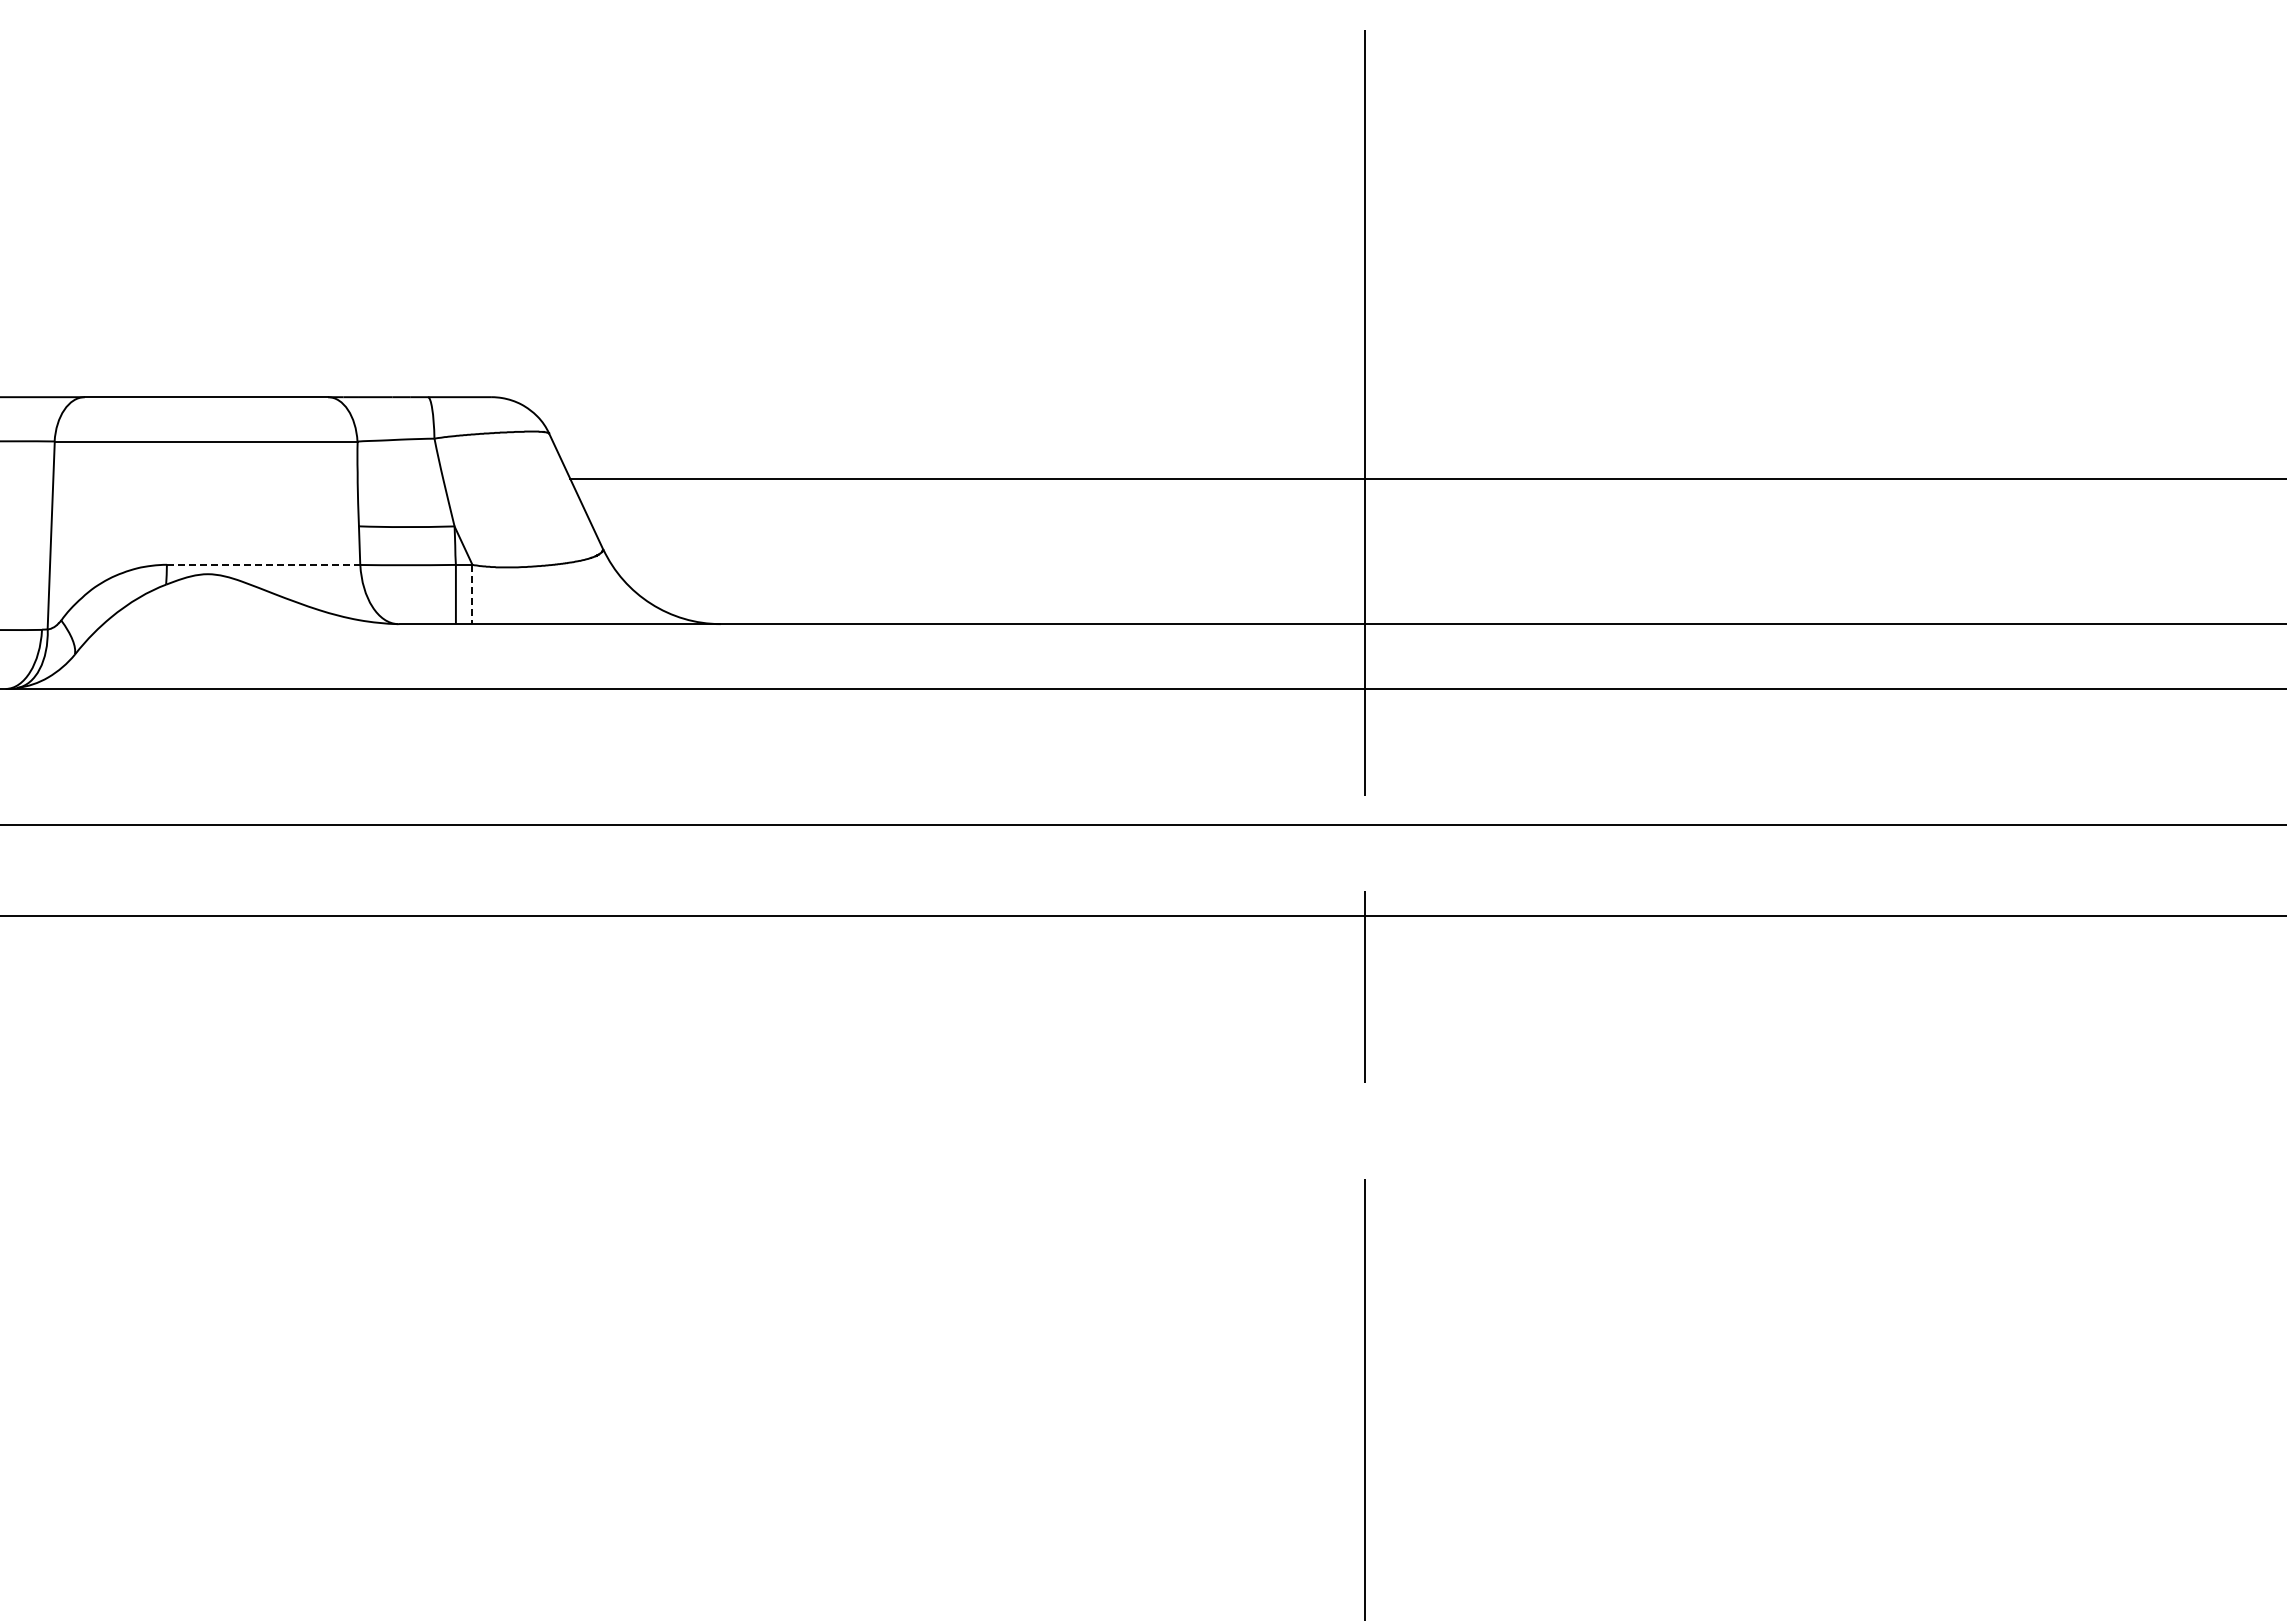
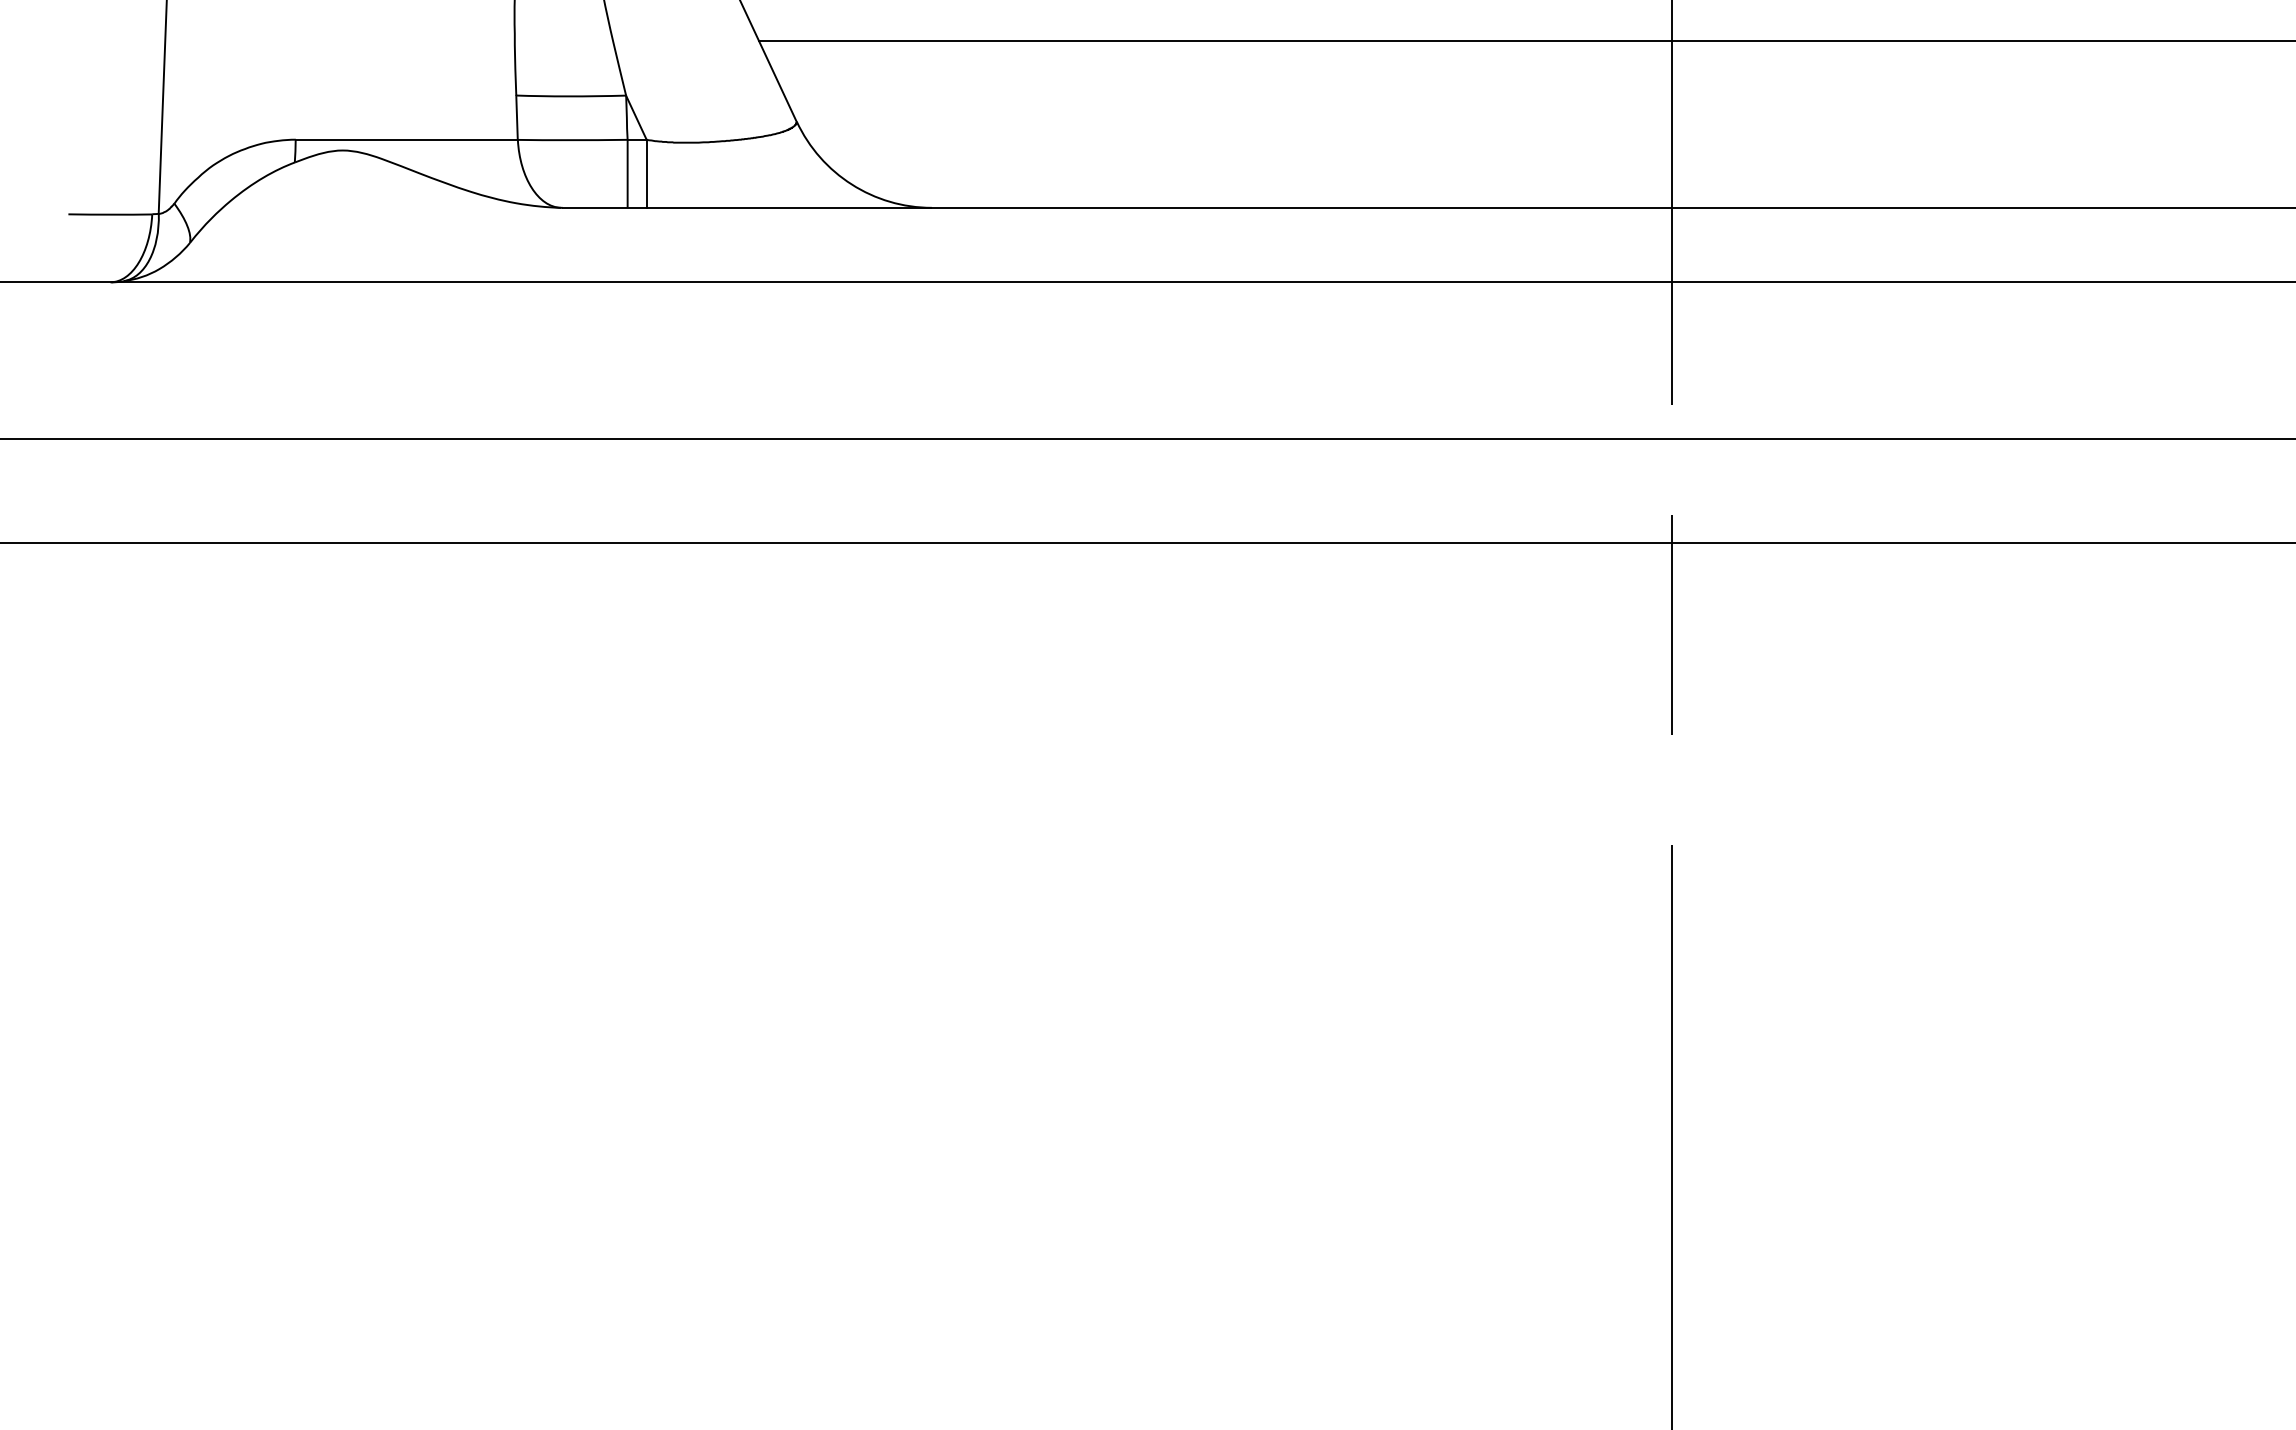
line: (263, 564) -> (406, 139), dashed -> solid
line: (472, 594) -> (646, 173), dashed -> solid

